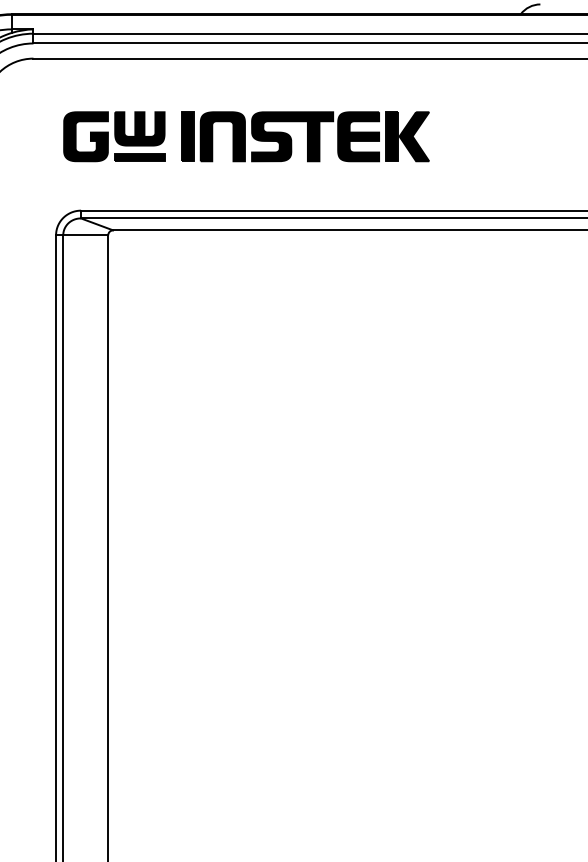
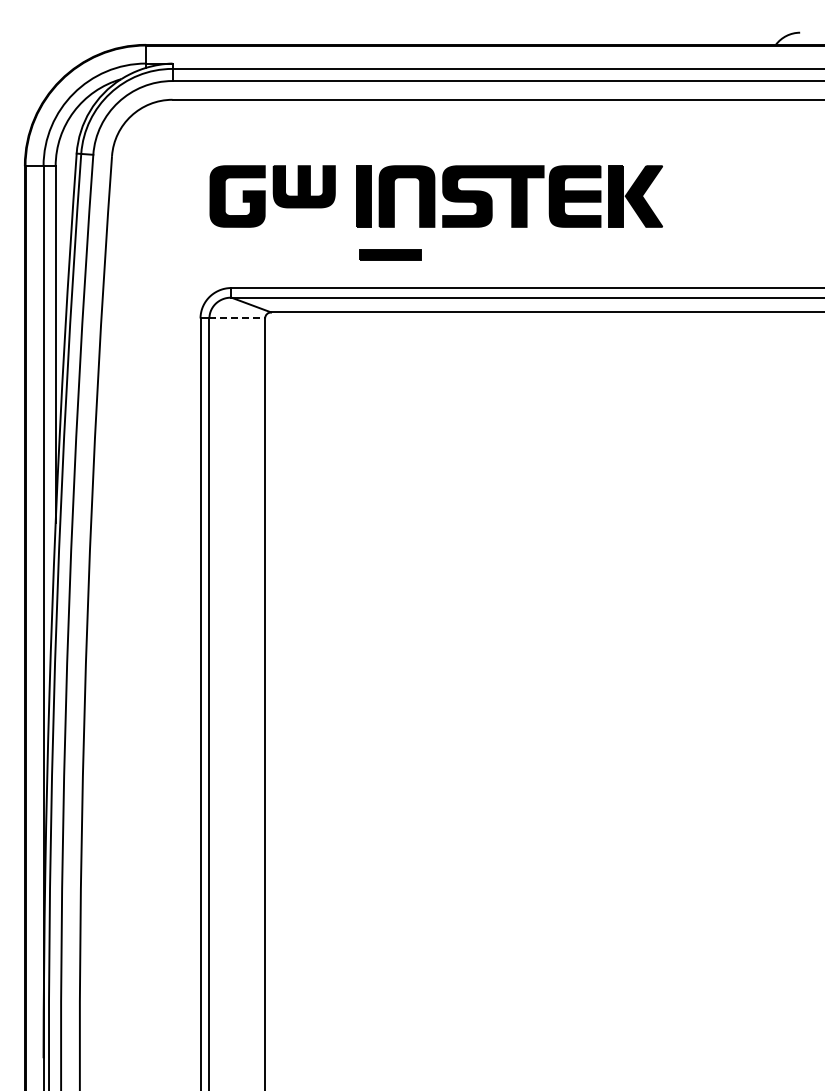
part: (140, 156) -> (390, 254), moved
line: (85, 235) -> (237, 318), solid -> dashed

